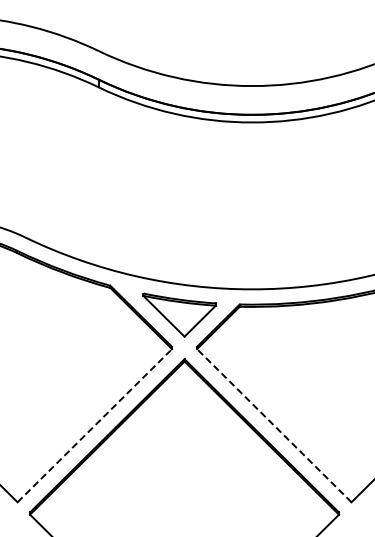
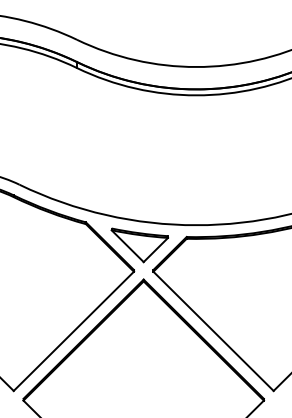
line: (94, 425) -> (73, 331), dashed -> solid
line: (274, 425) -> (213, 331), dashed -> solid

